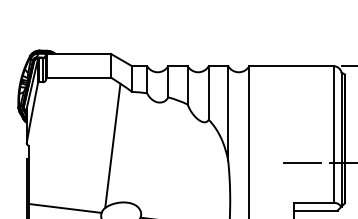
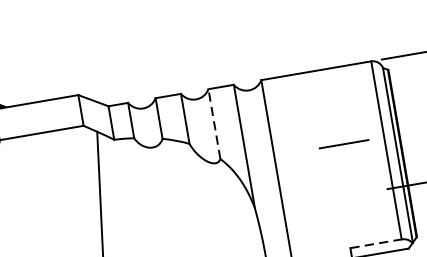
line: (208, 92) -> (213, 123), solid -> dashed
line: (302, 162) -> (343, 143), moved
line: (313, 202) -> (375, 243), solid -> dashed

